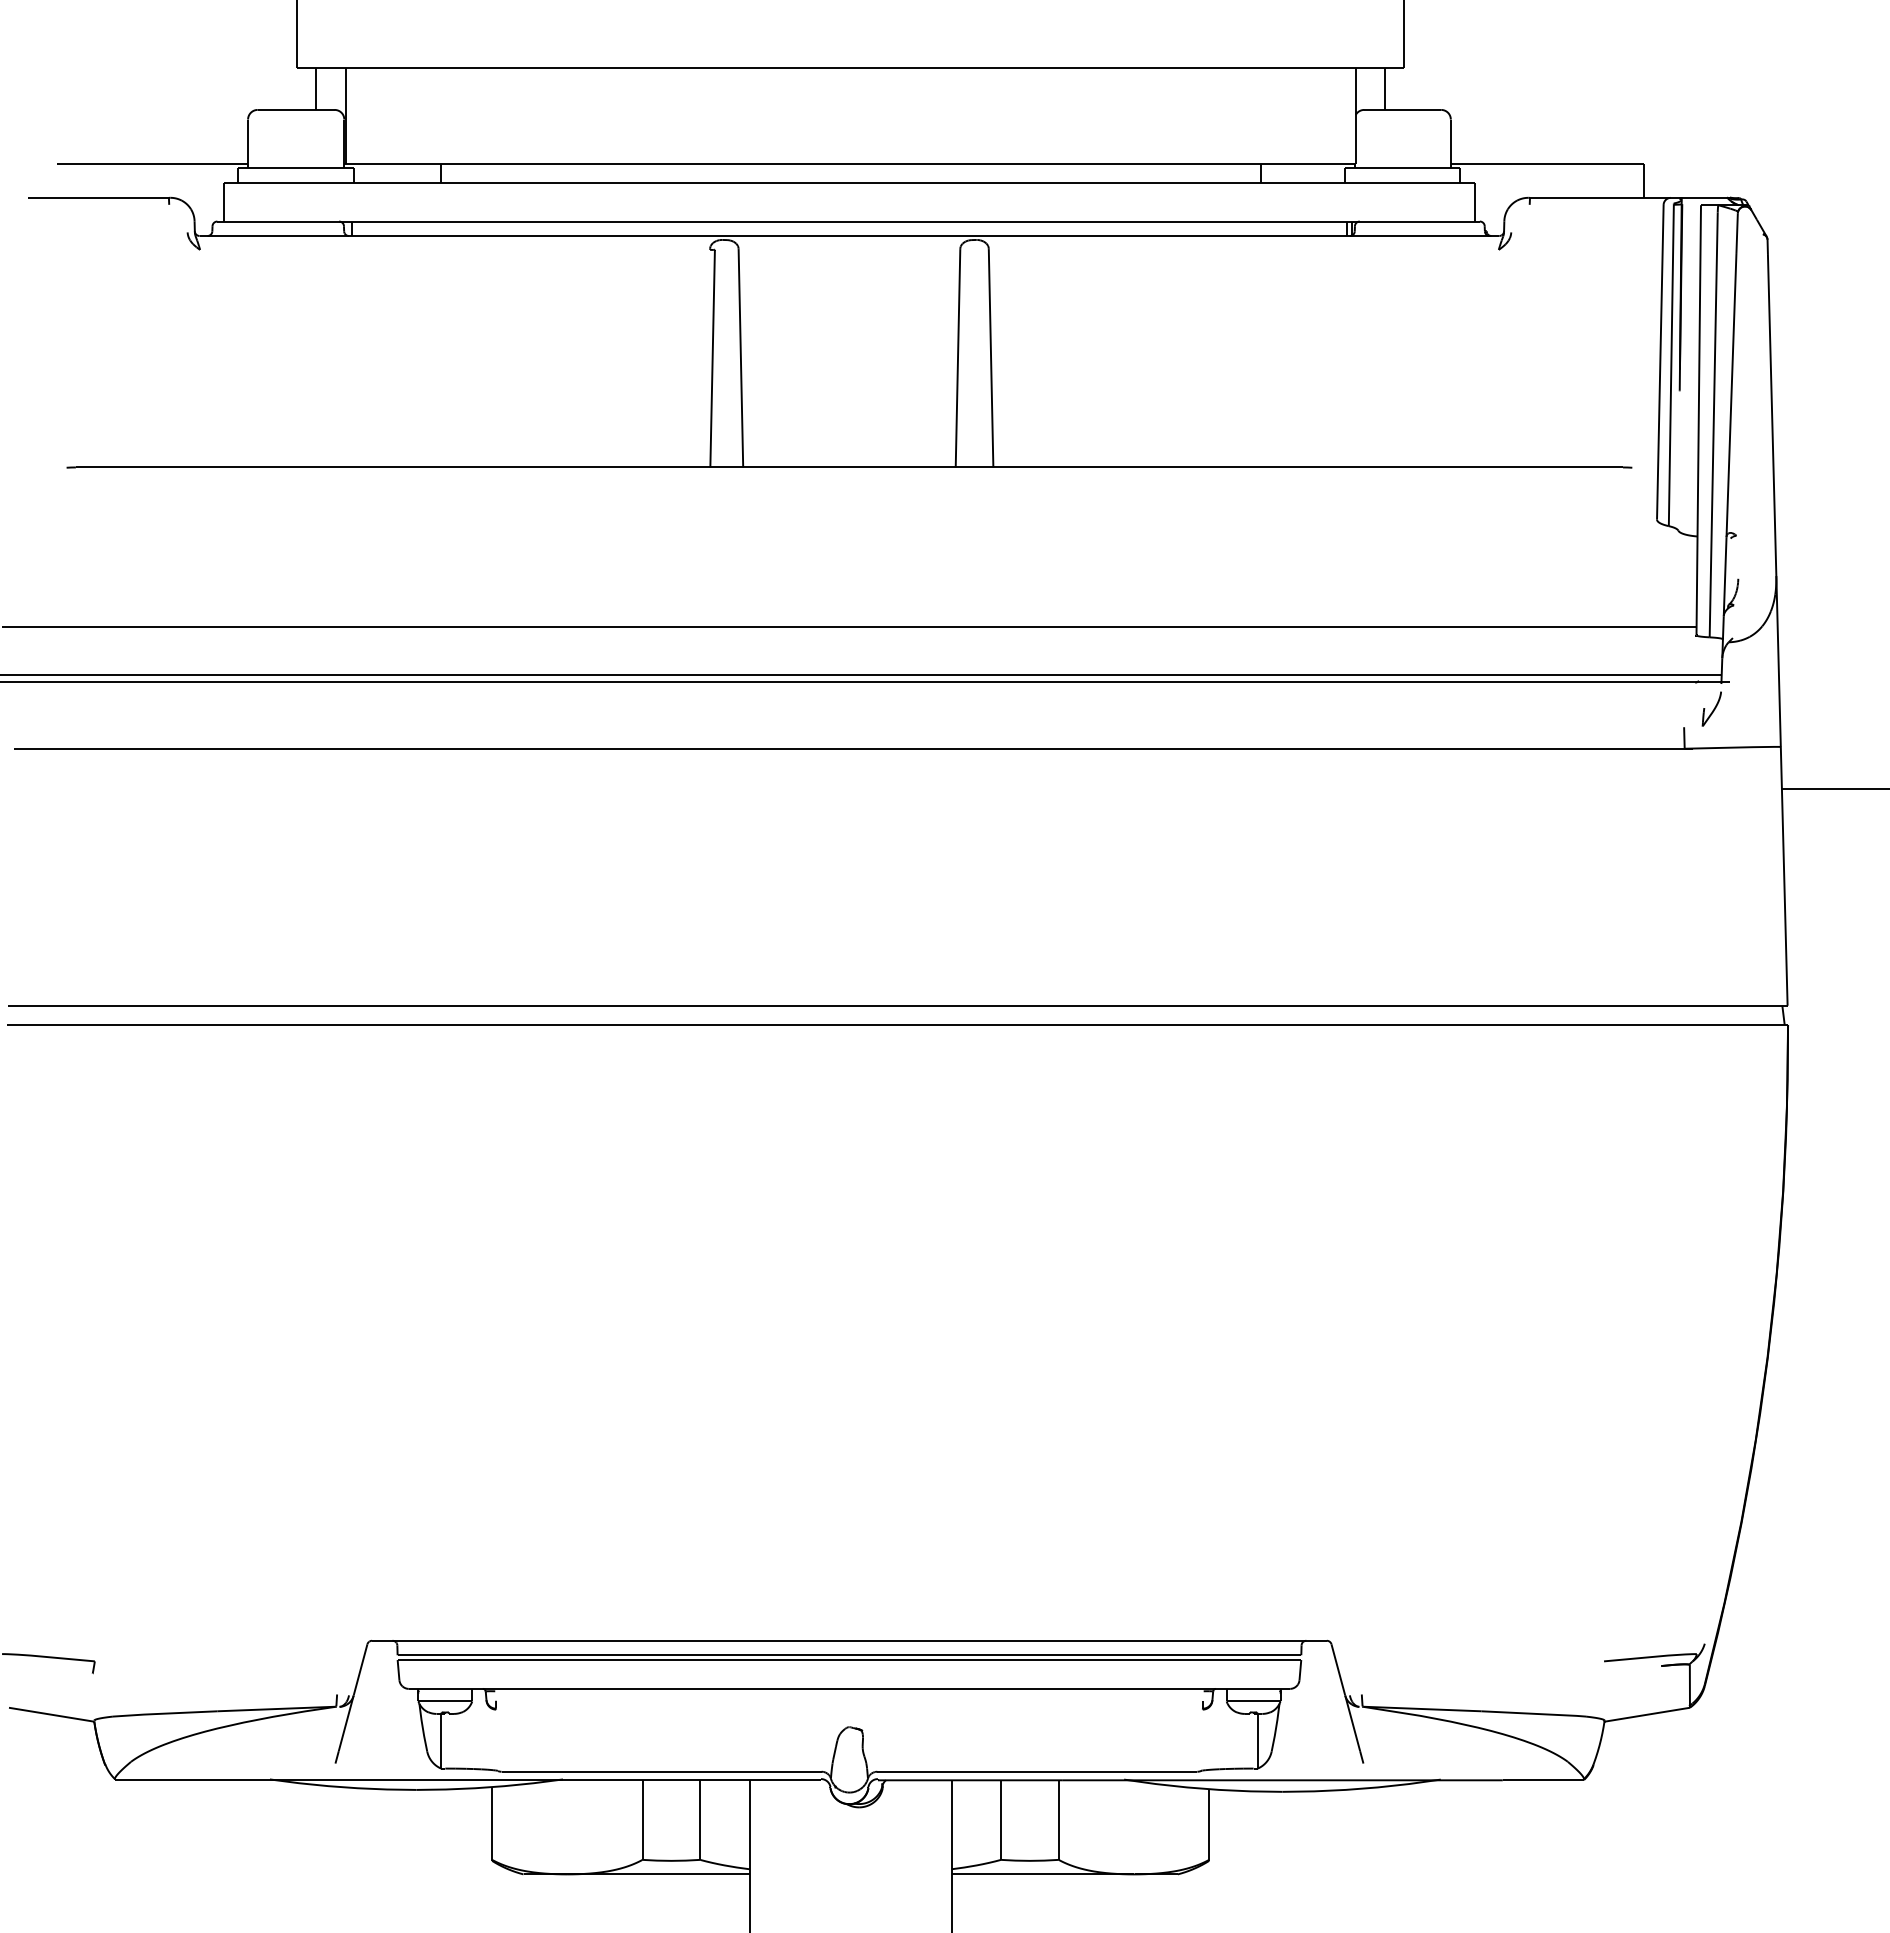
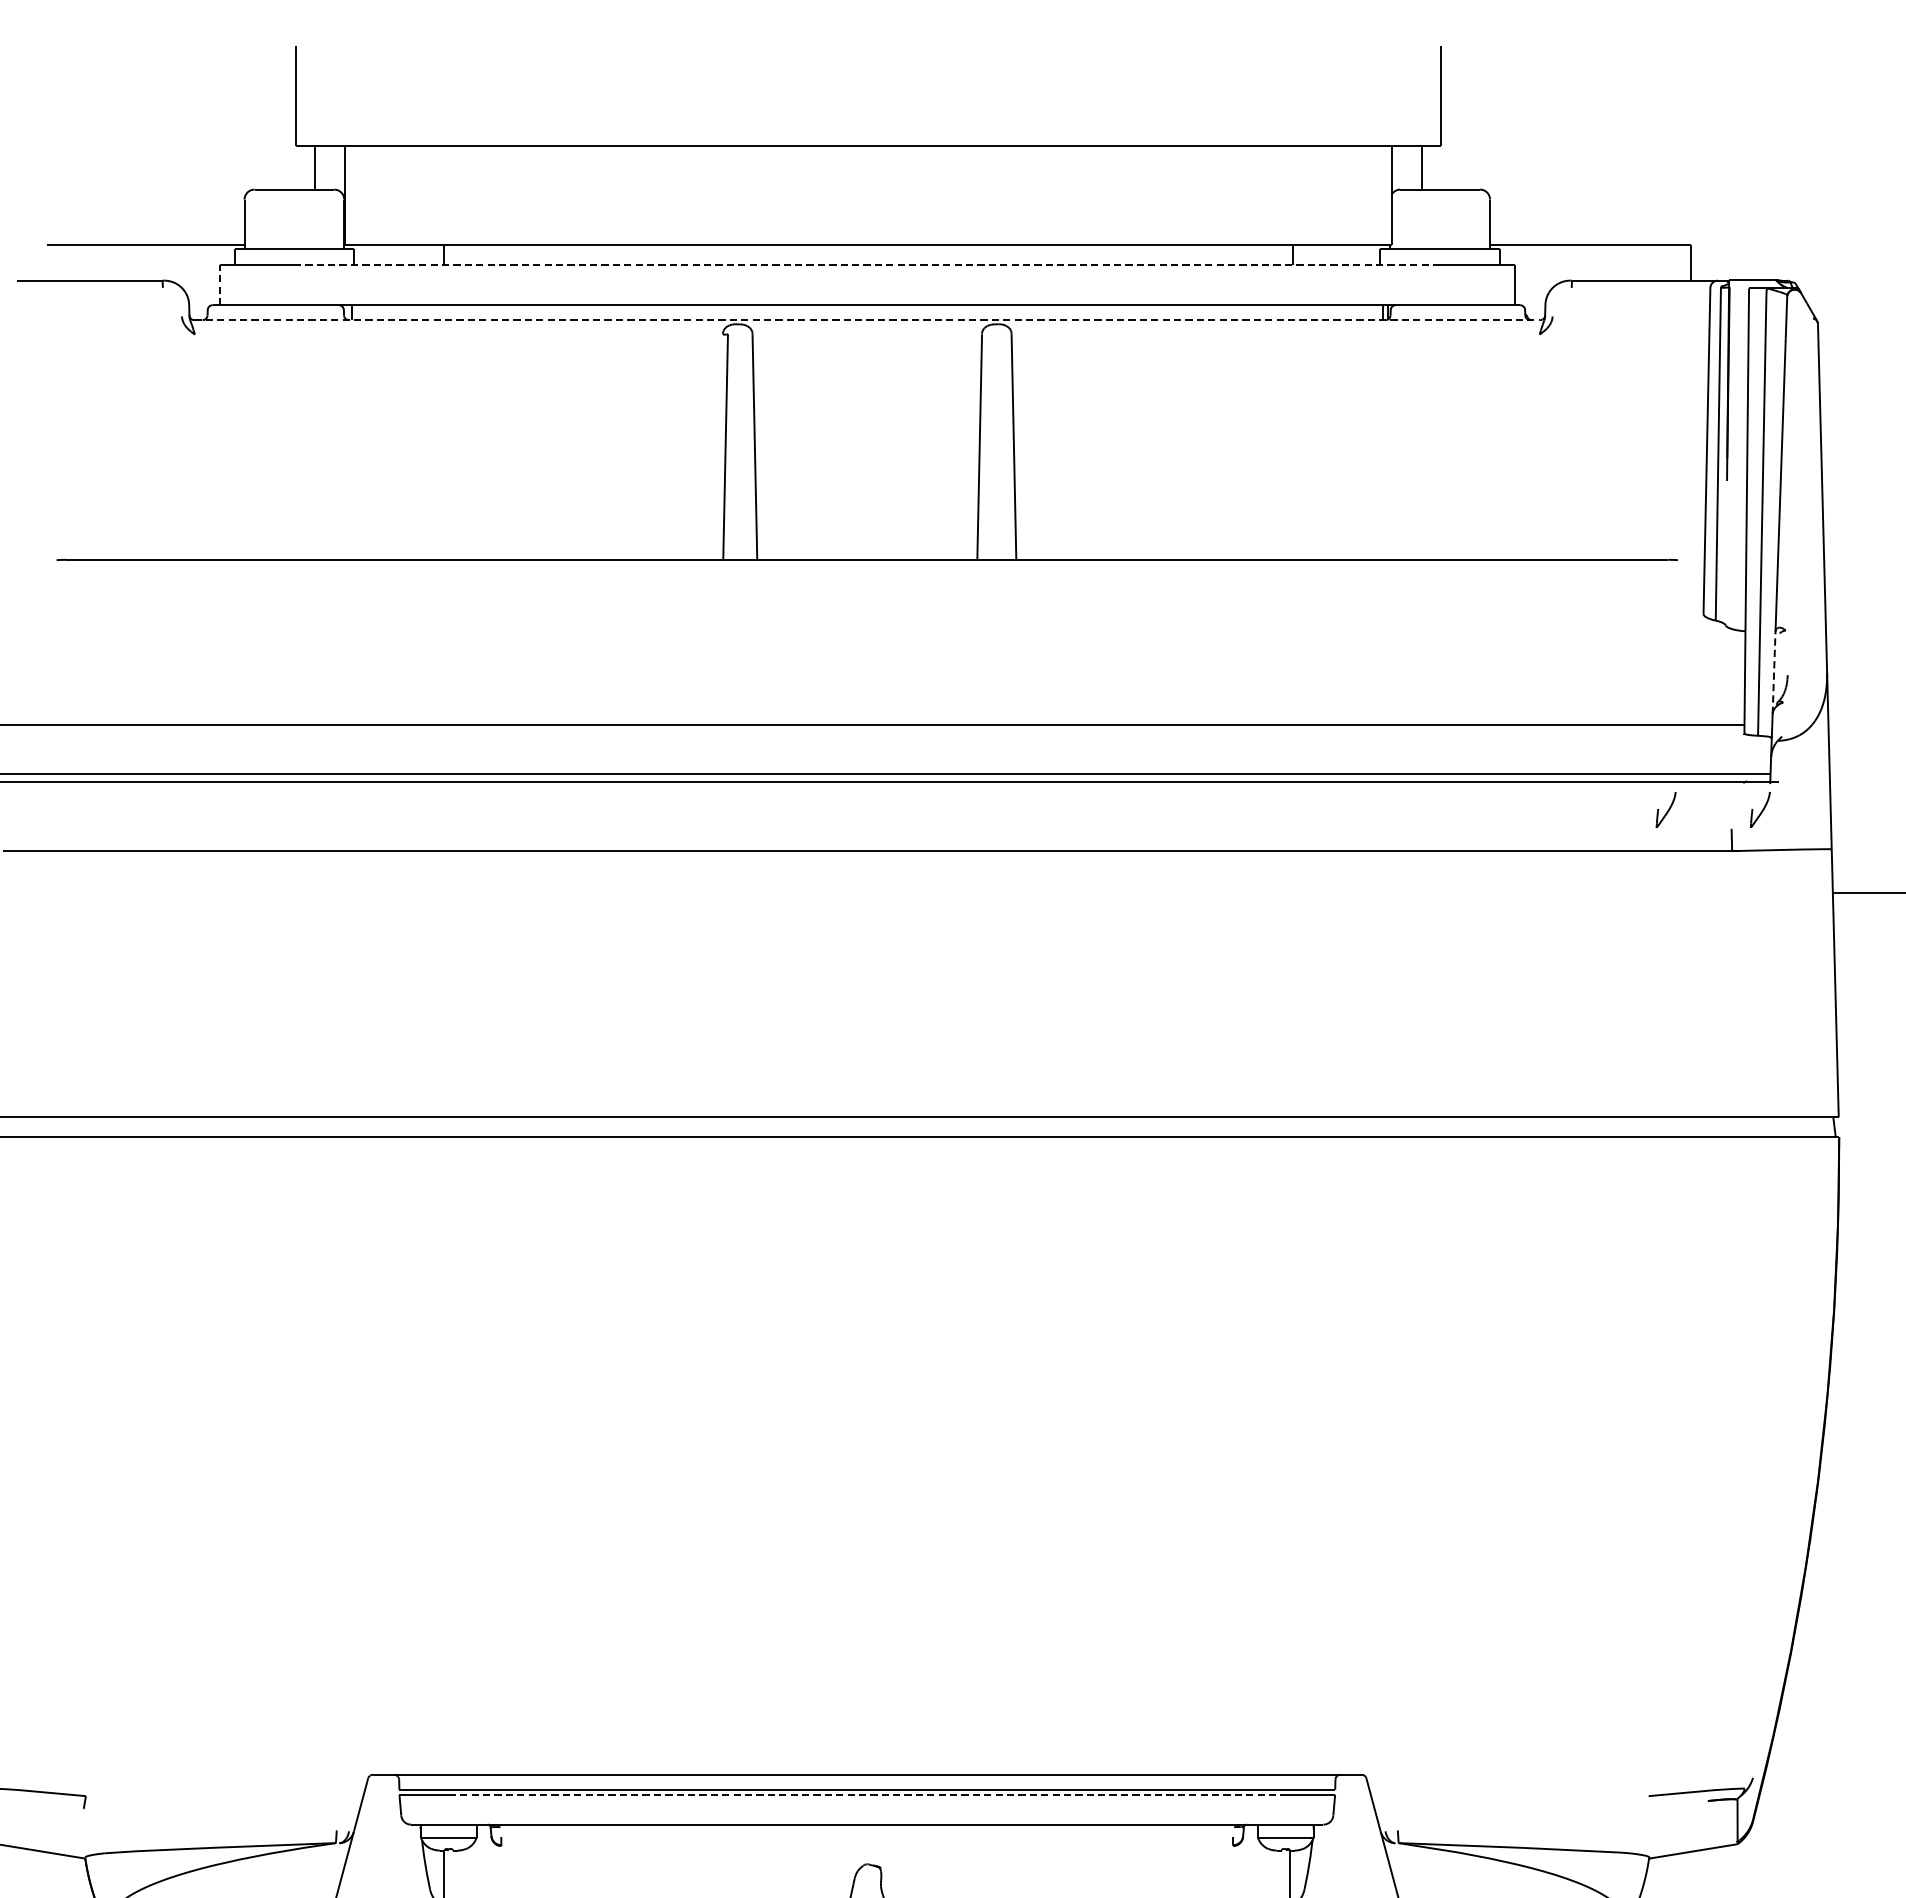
line: (848, 183) -> (866, 265), solid -> dashed
line: (224, 201) -> (220, 284), solid -> dashed
line: (849, 235) -> (867, 319), solid -> dashed
line: (1725, 576) -> (1774, 672), solid -> dashed
part: (1620, 708) -> (1665, 809), added
line: (849, 1660) -> (867, 1795), solid -> dashed

